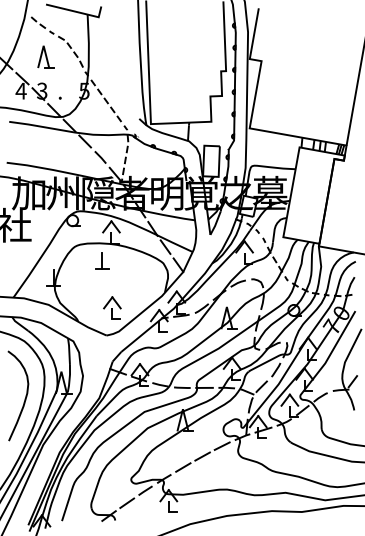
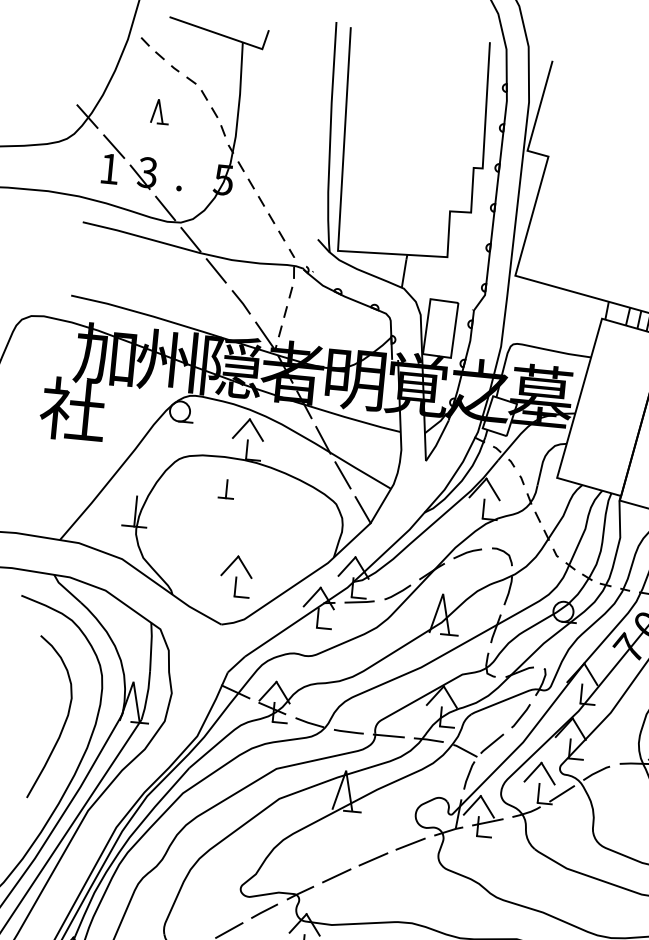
part: (45, 56) -> (159, 110), size x0.6
text: (20, 90) -> (108, 167), 4 -> 1
part: (102, 260) -> (226, 488), size x0.6

